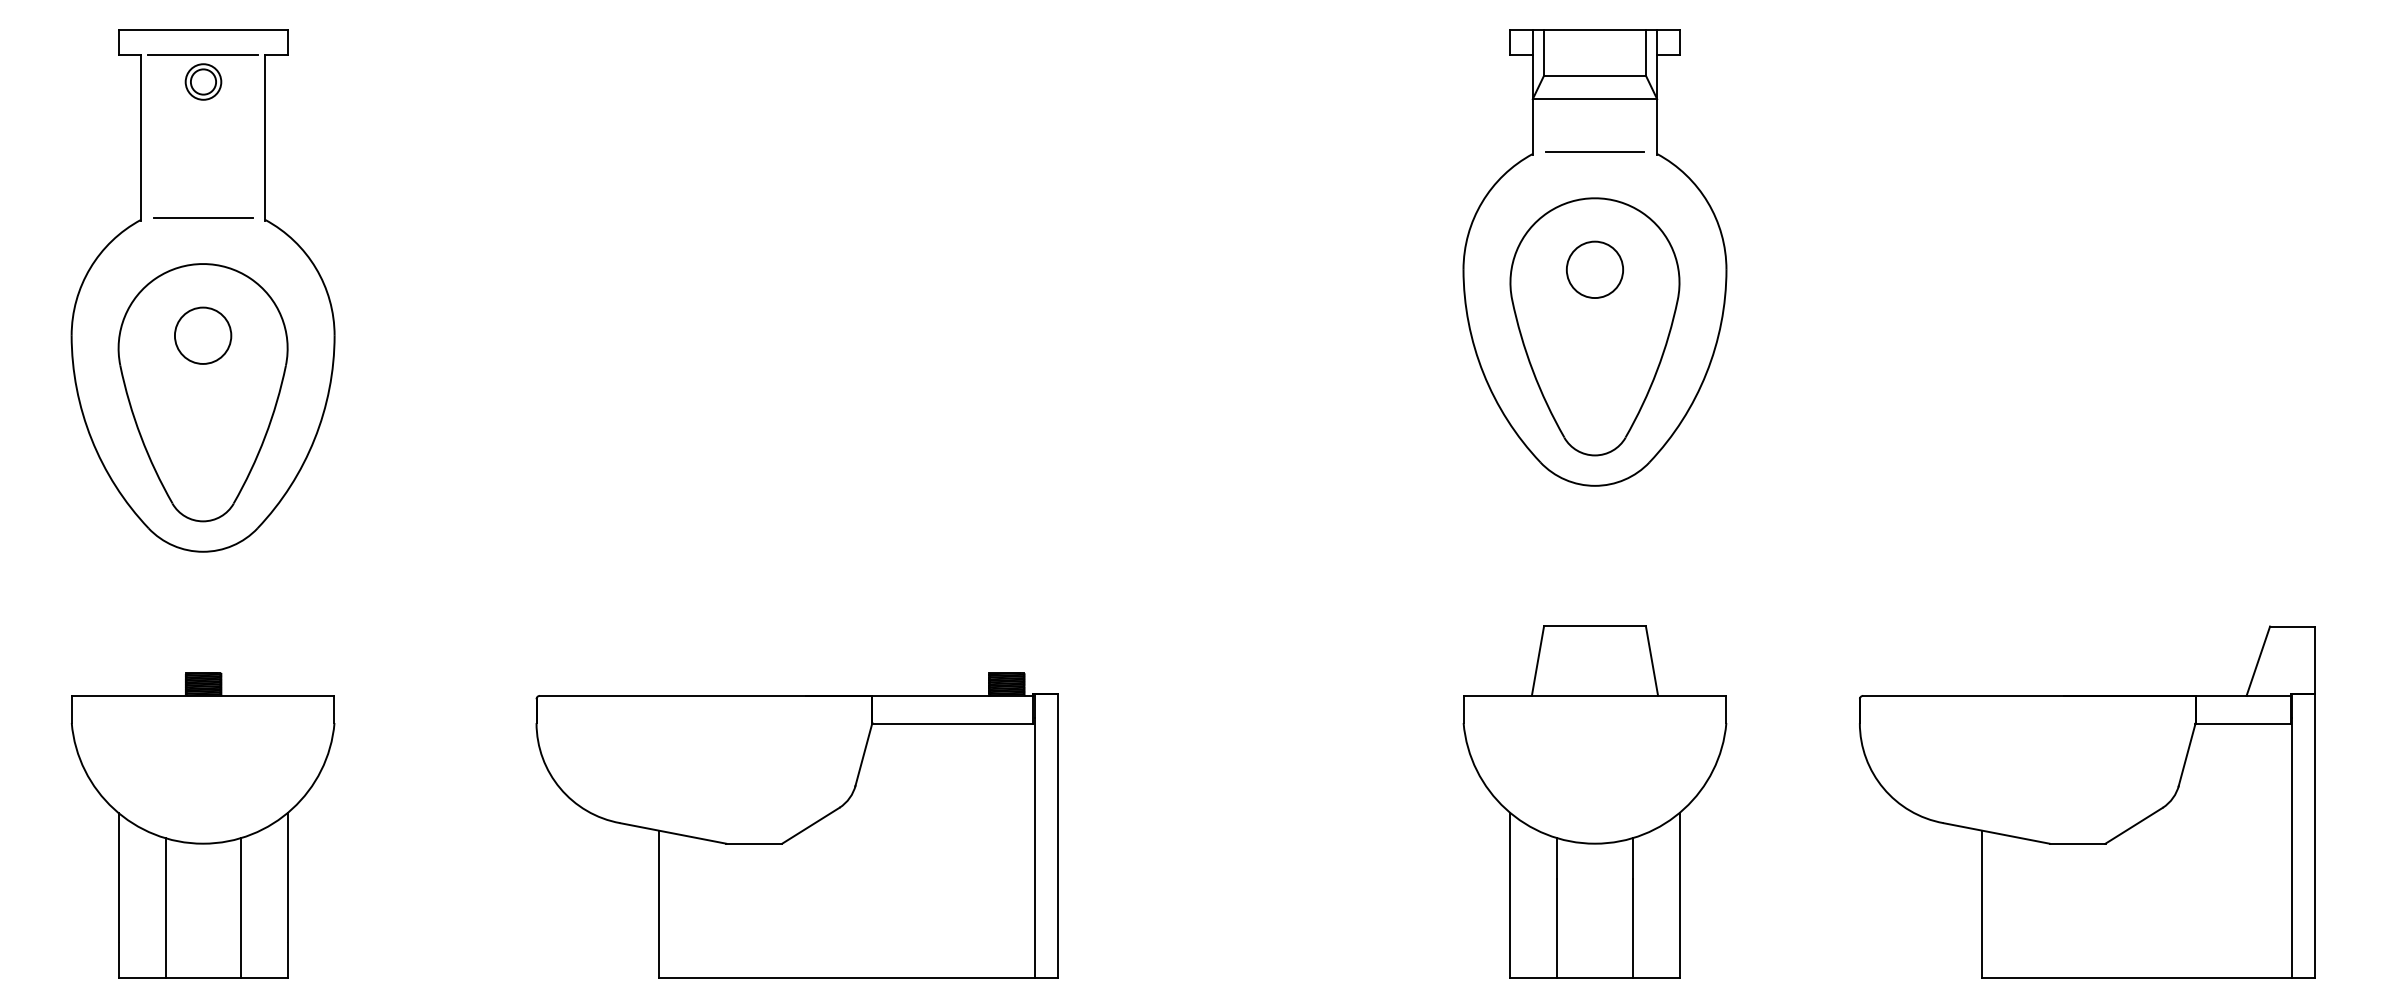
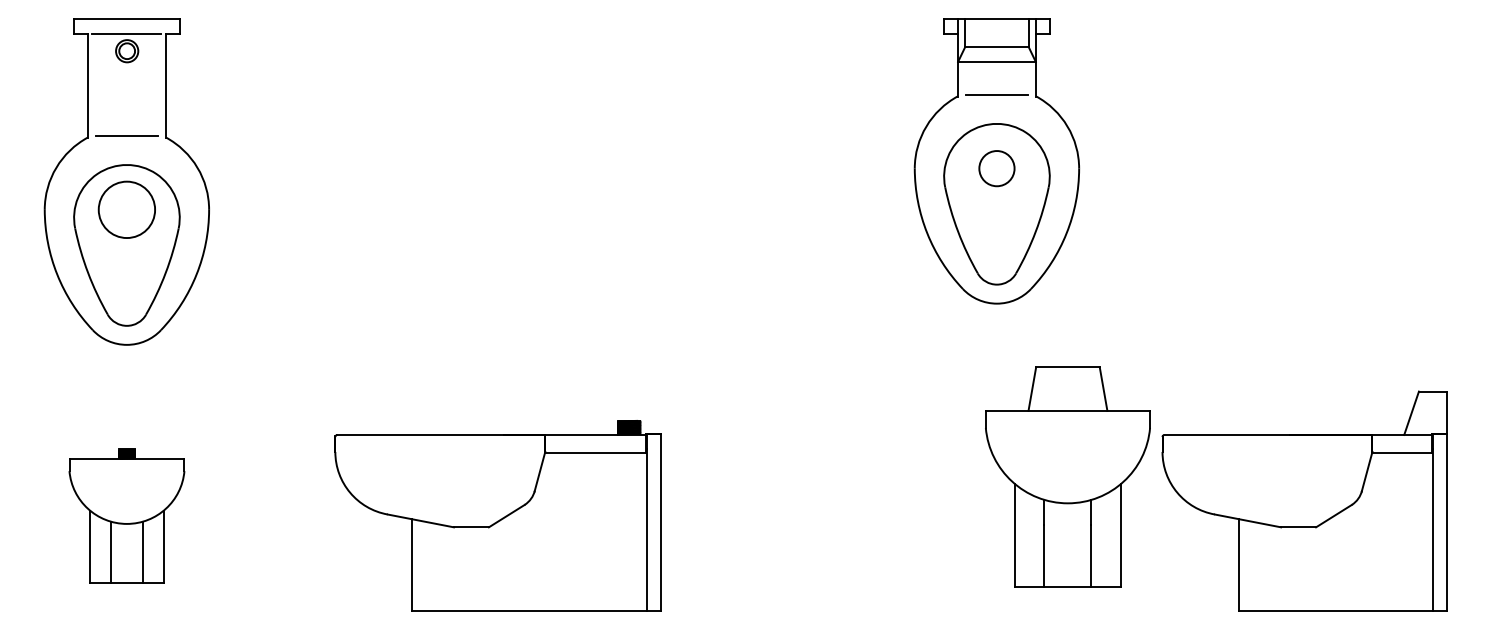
circle: (202, 335) -> (126, 209), size x1.6
part: (1594, 800) -> (1067, 476), moved
part: (202, 824) -> (126, 515), size x0.7

